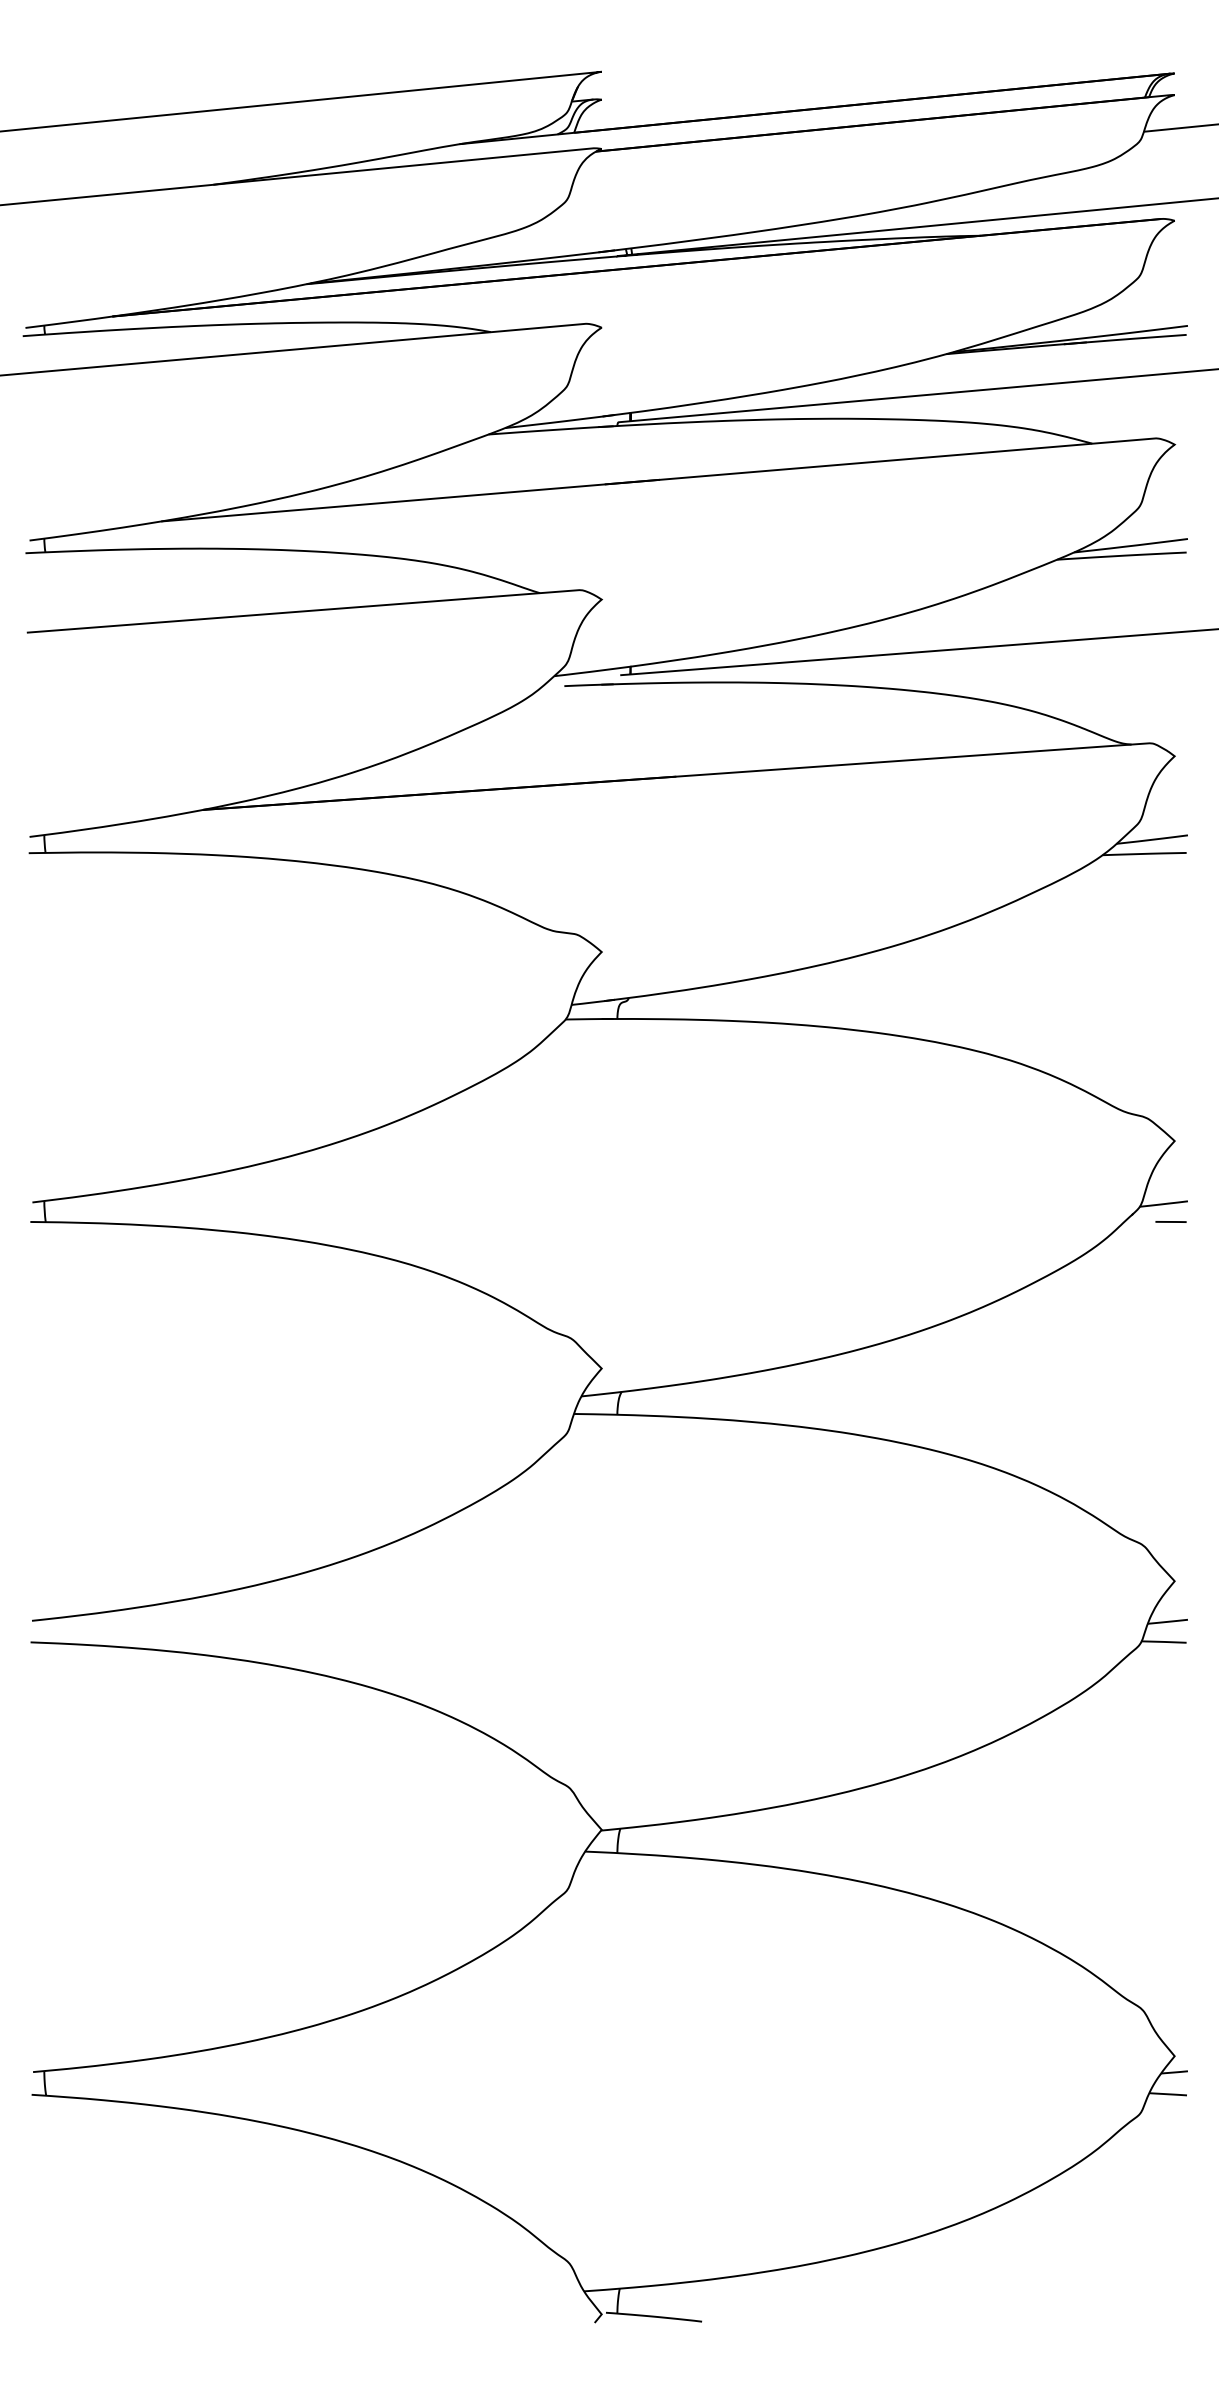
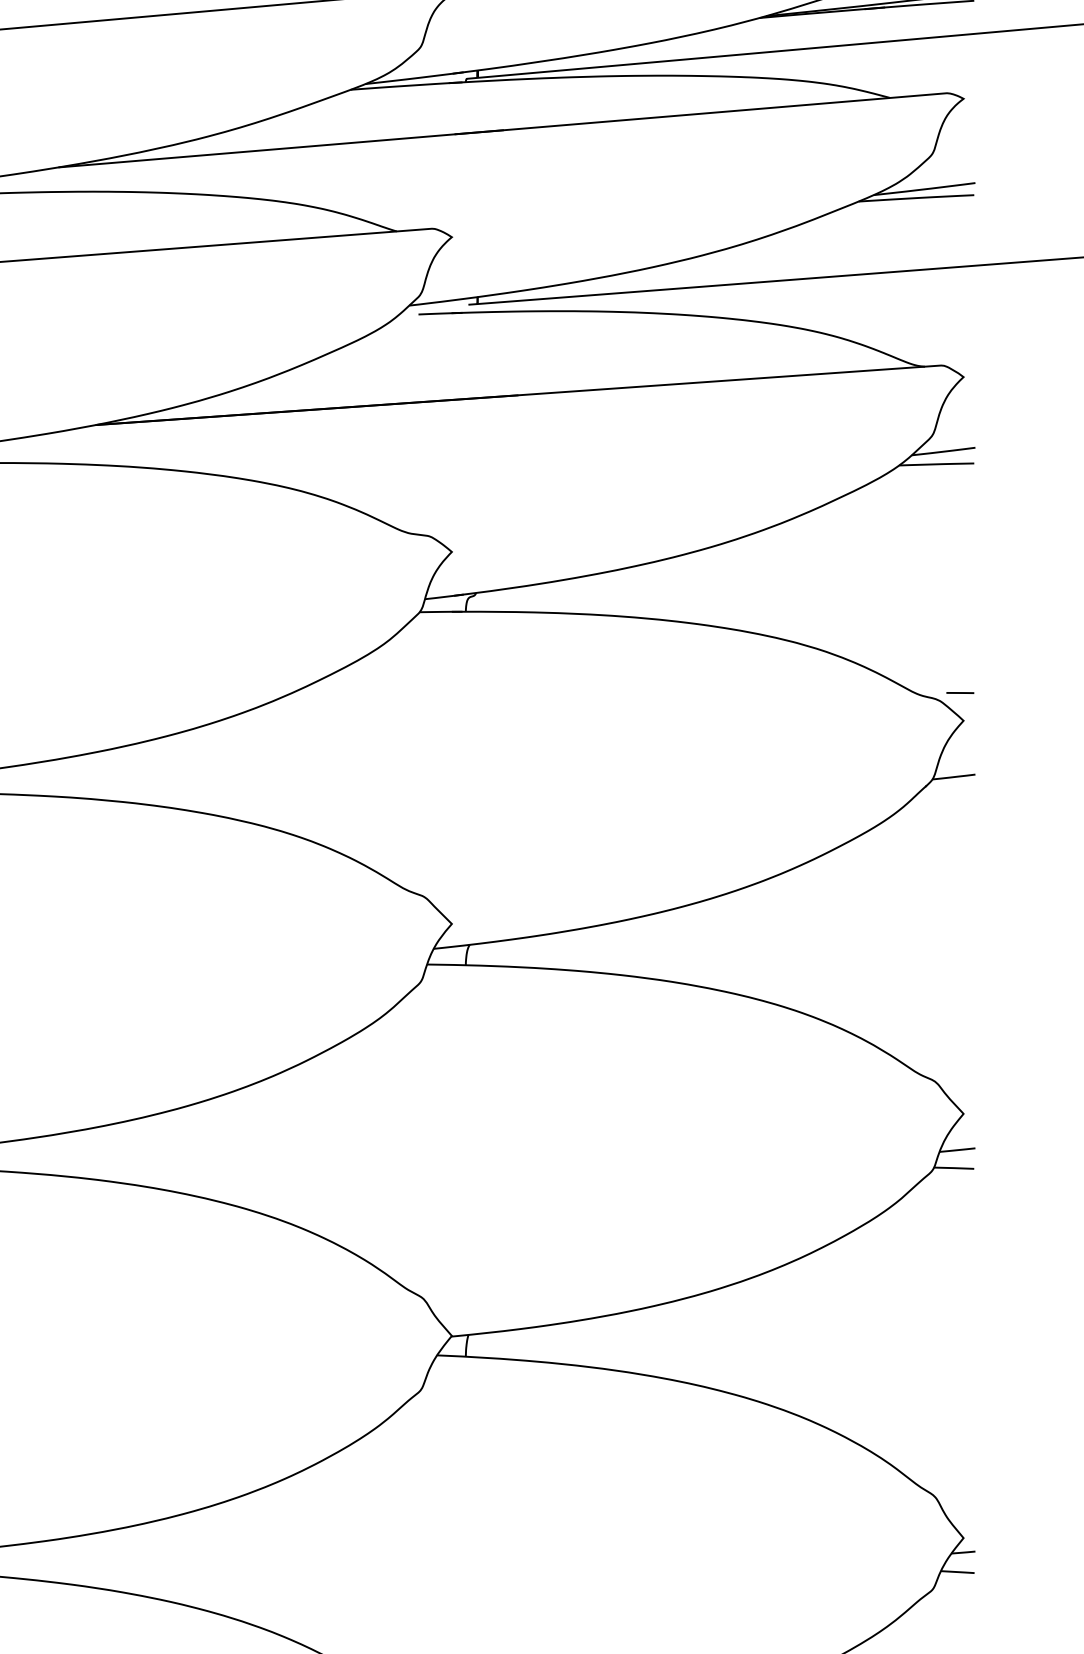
line: (1170, 1221) -> (959, 692), moved

